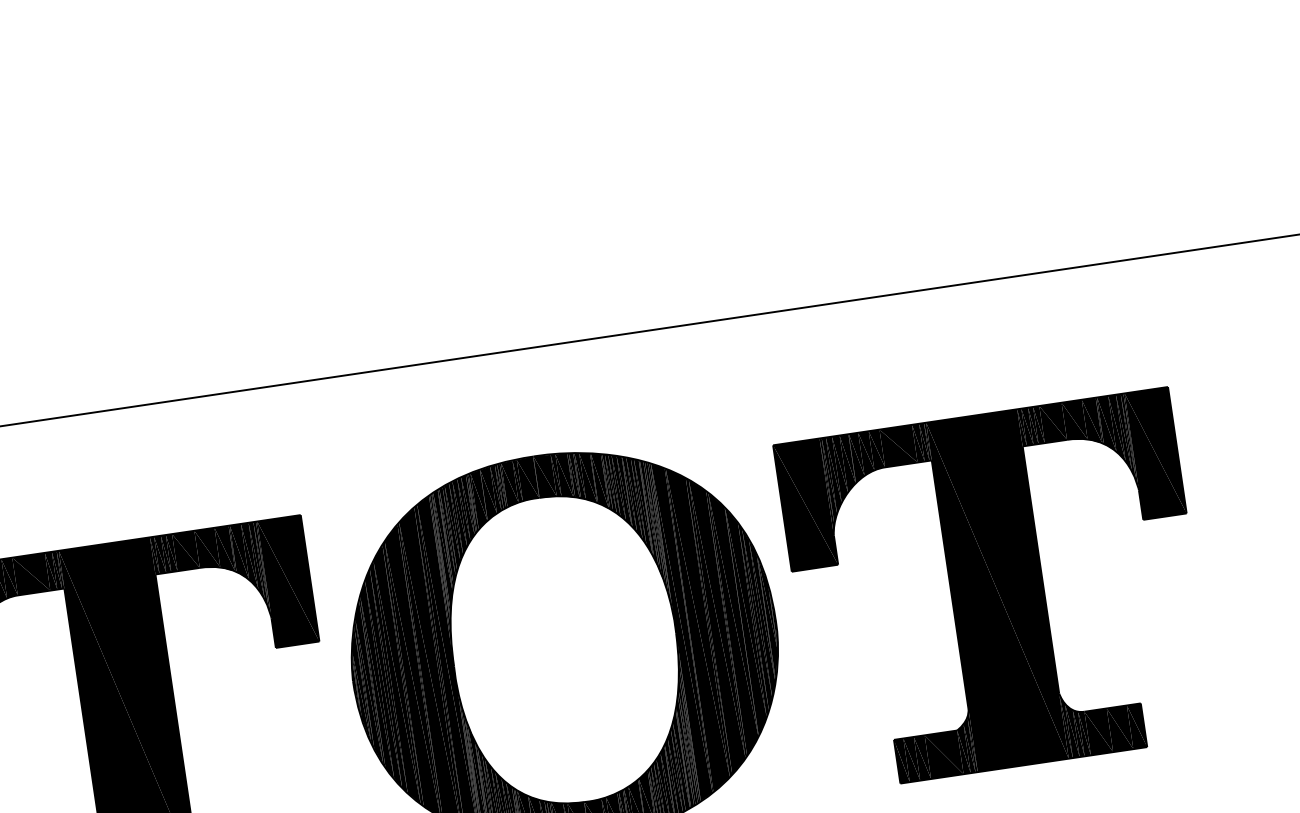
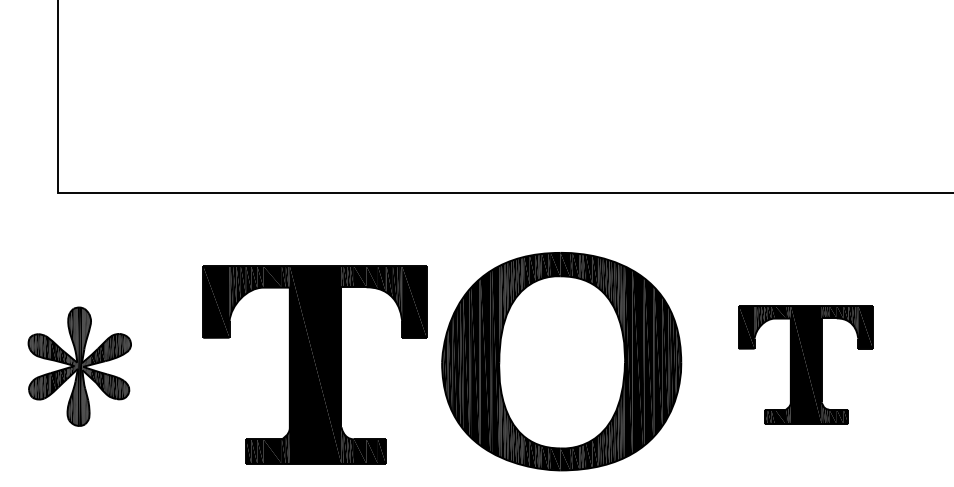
part: (995, 589) -> (805, 364), size x0.6

